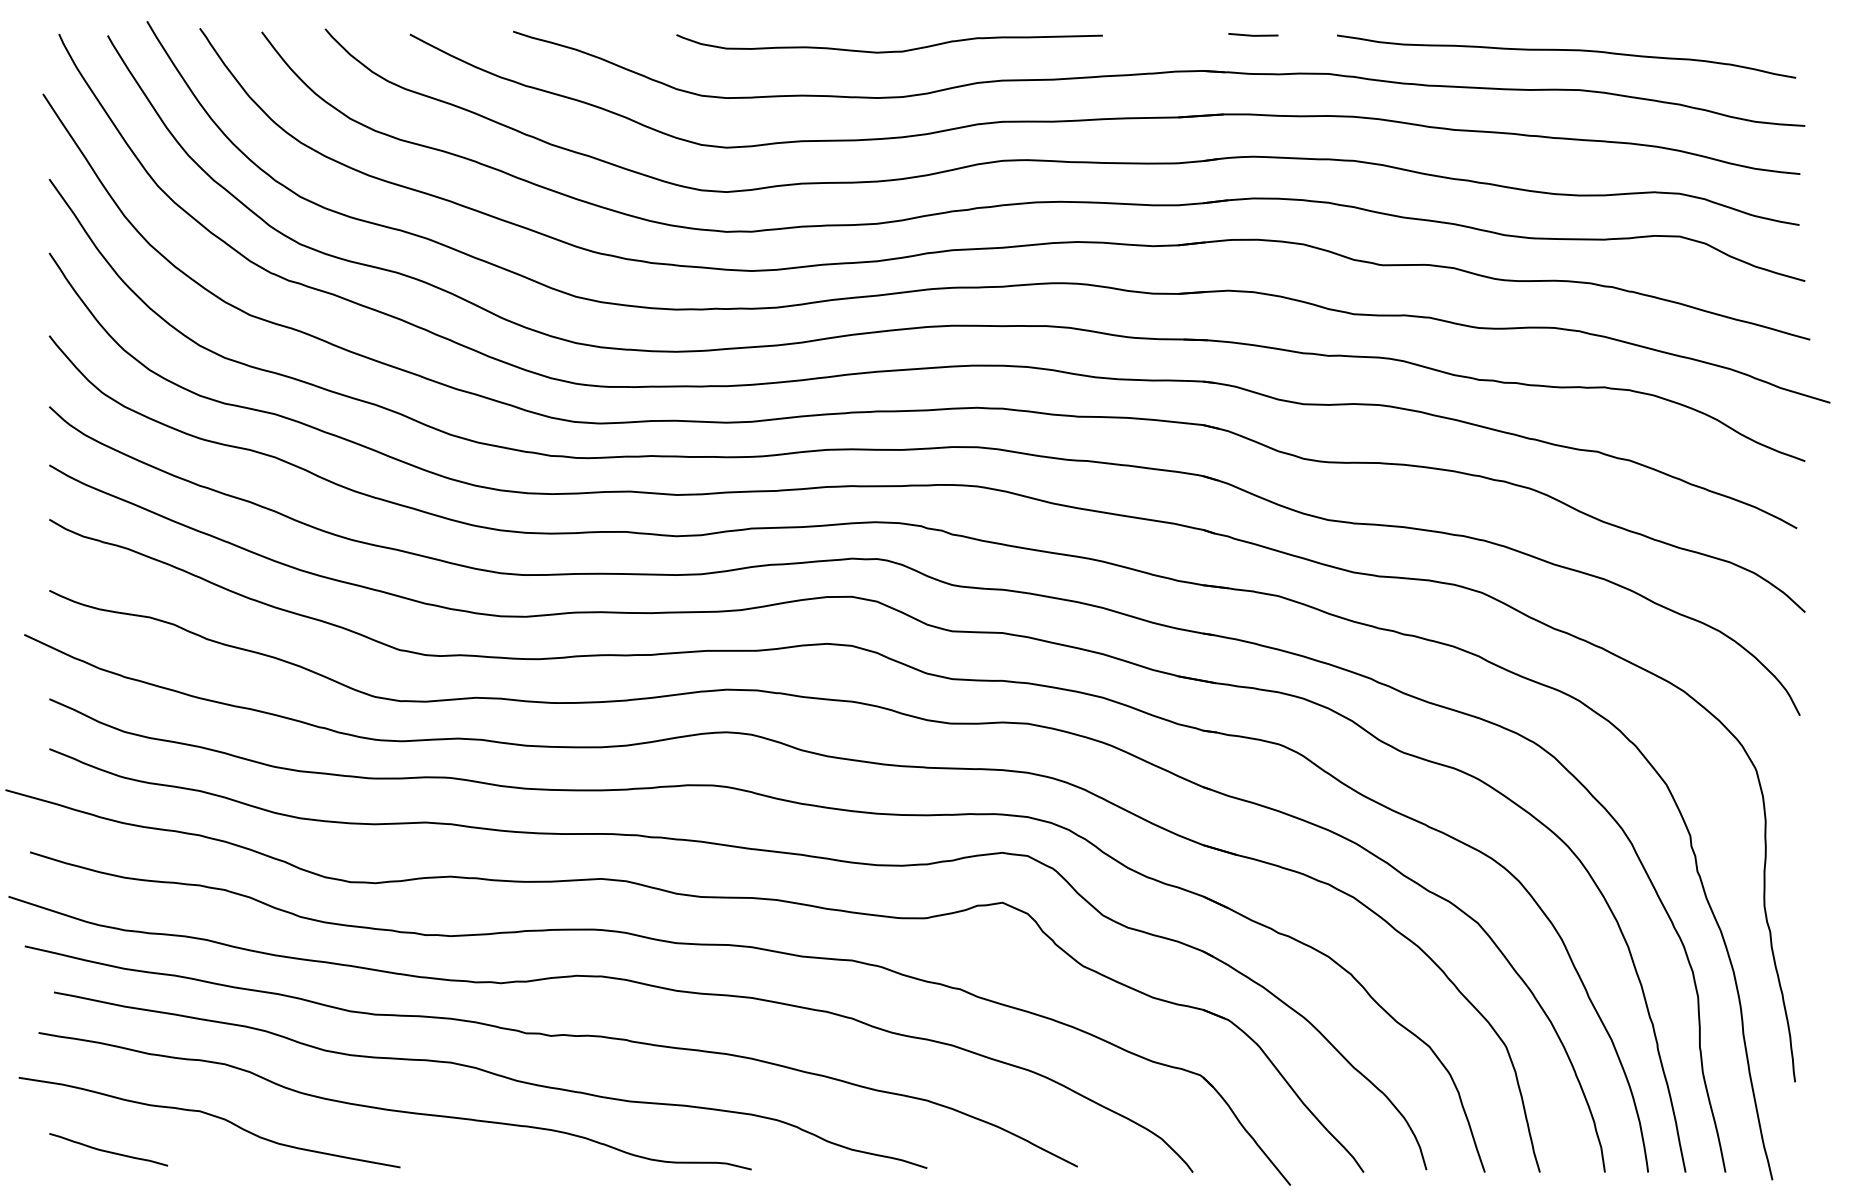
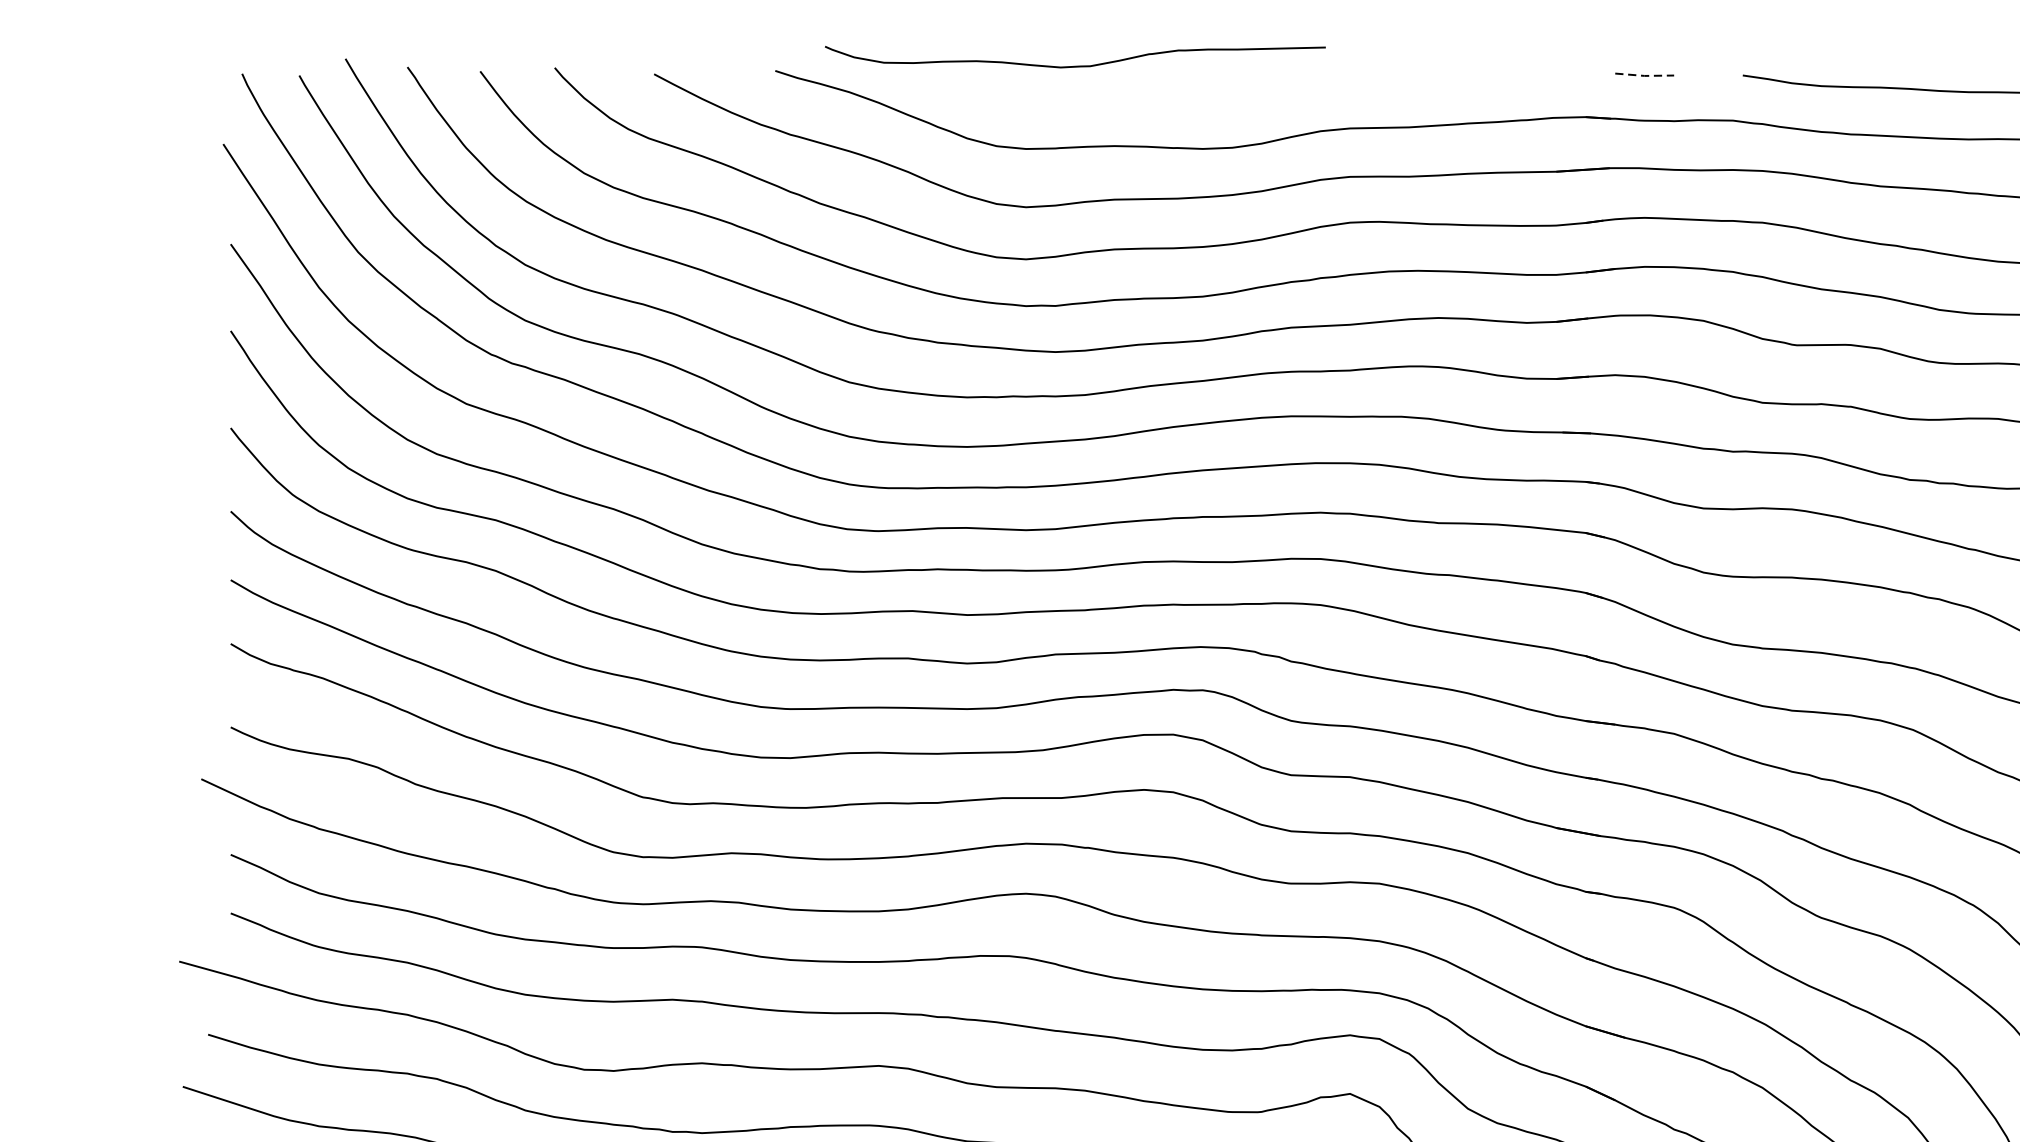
line: (1253, 35) -> (1644, 75), solid -> dashed
curve: (889, 51) -> (1075, 66), moved

